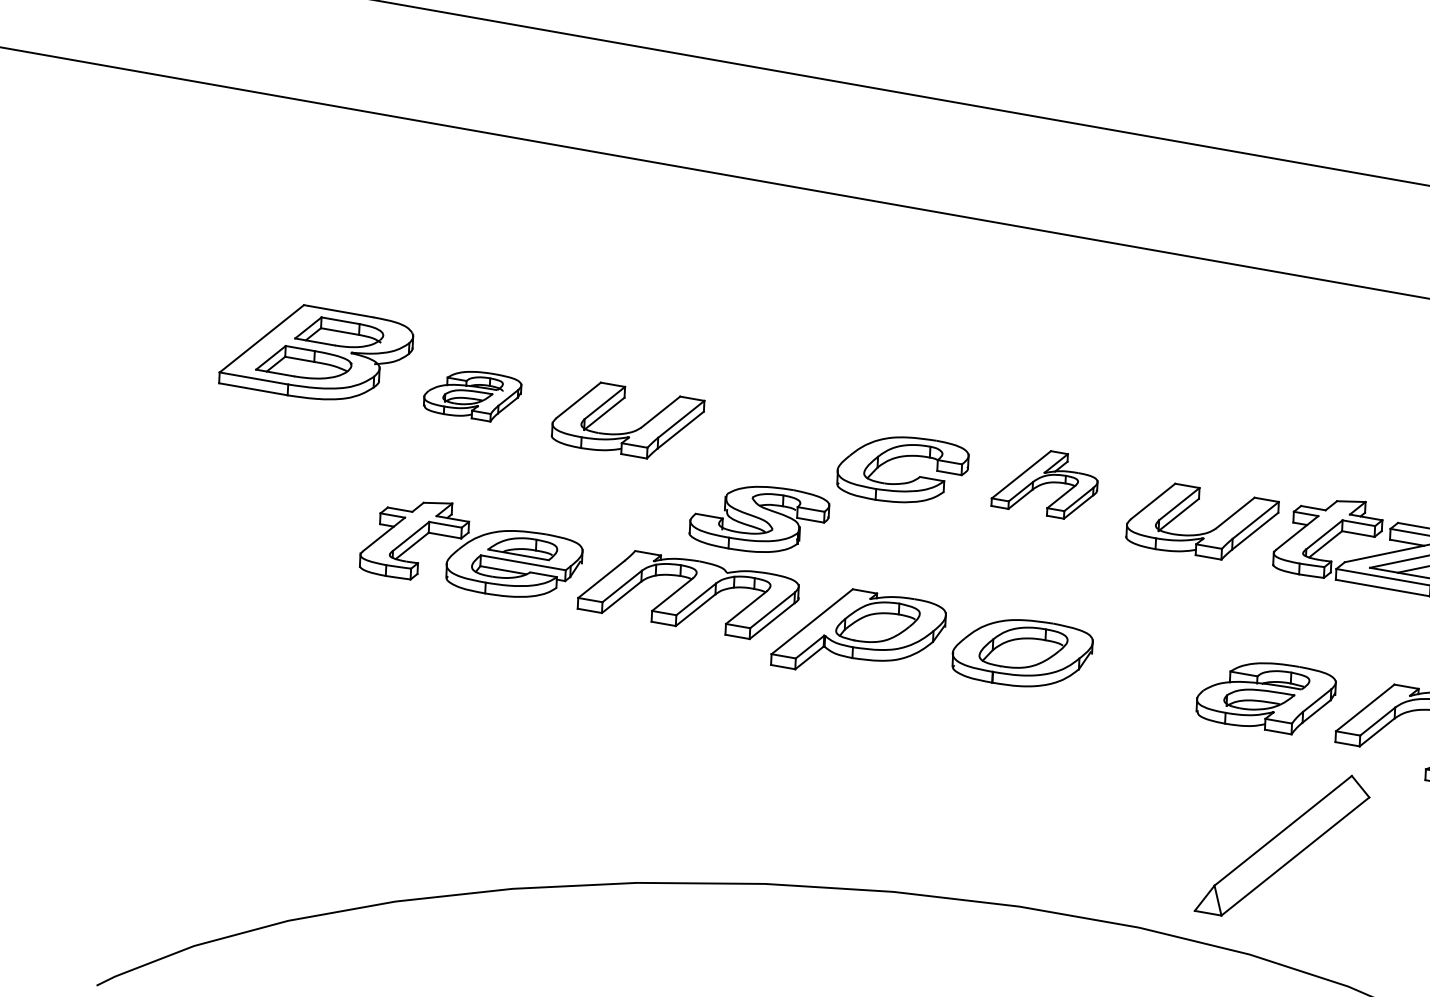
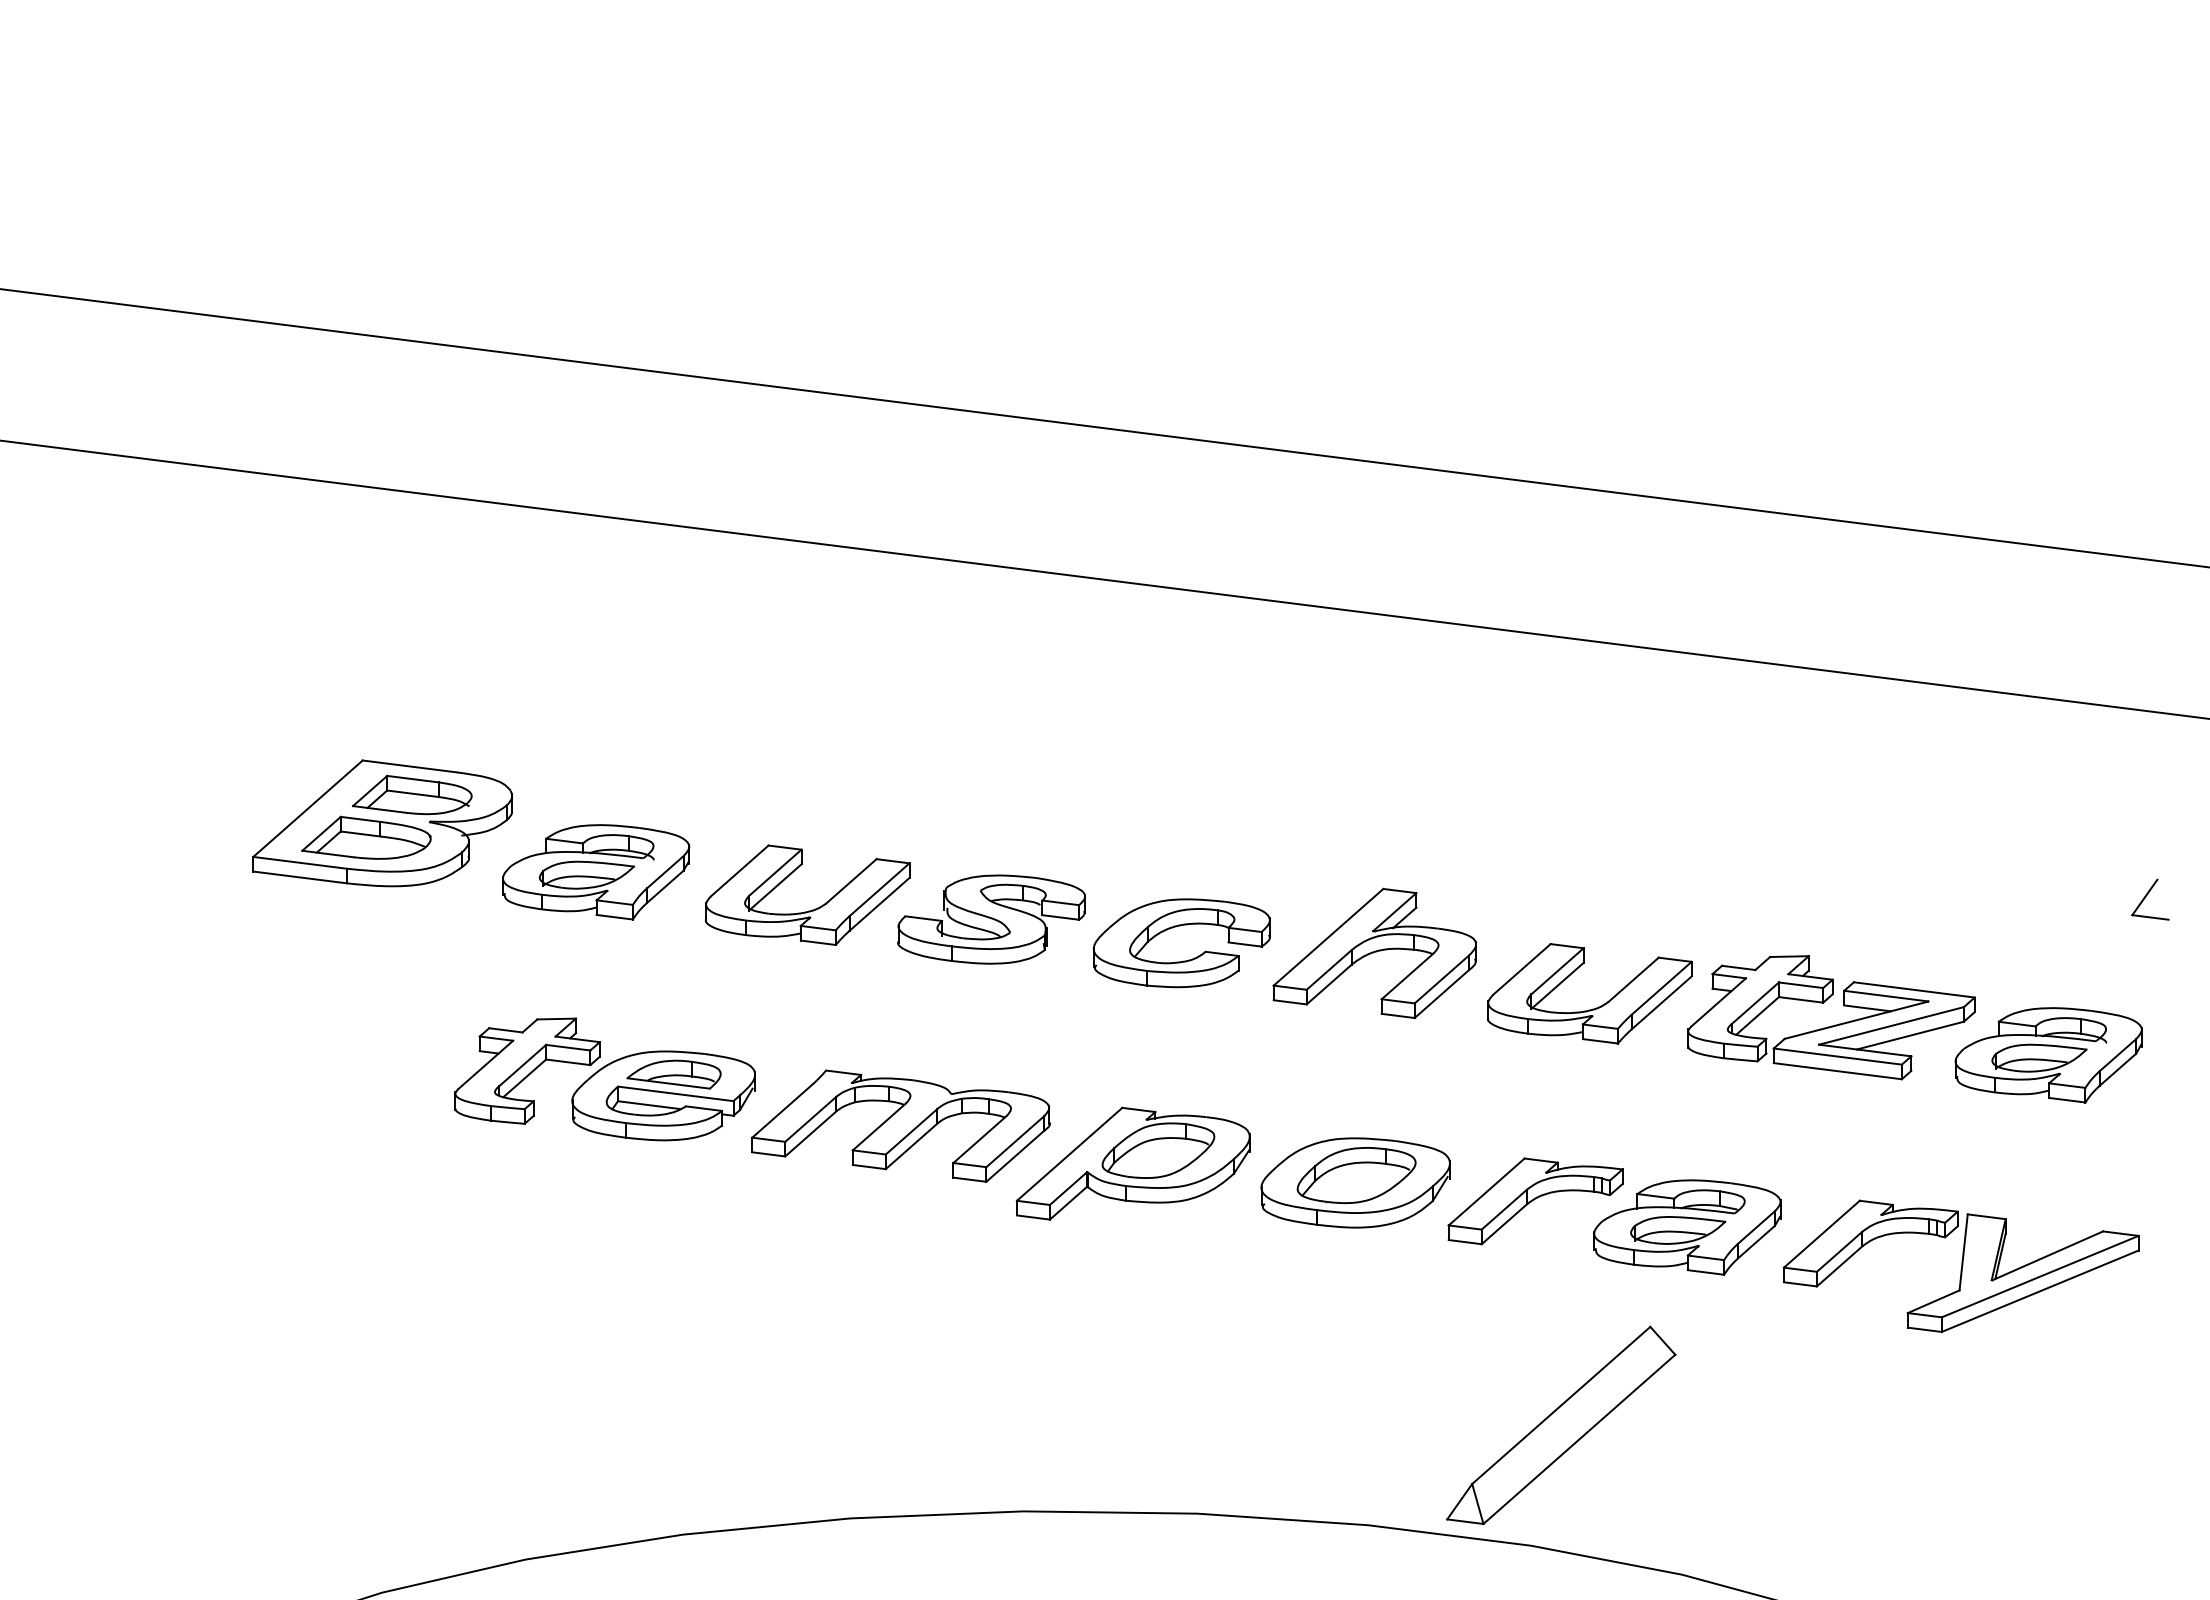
part: (472, 396) -> (596, 872), size x1.43
part: (1044, 484) -> (1374, 953), size x1.43
part: (759, 519) -> (991, 919), moved
part: (1154, 673) -> (1535, 1201), added
part: (1282, 845) -> (1561, 1425), moved

